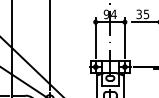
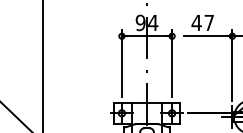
text: (142, 14) -> (202, 23), 35 -> 47

